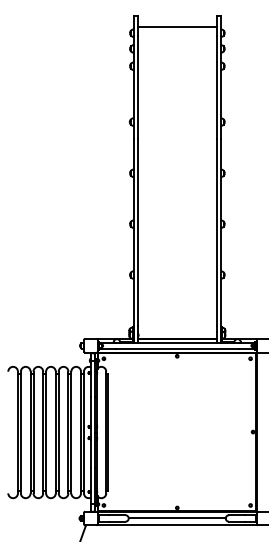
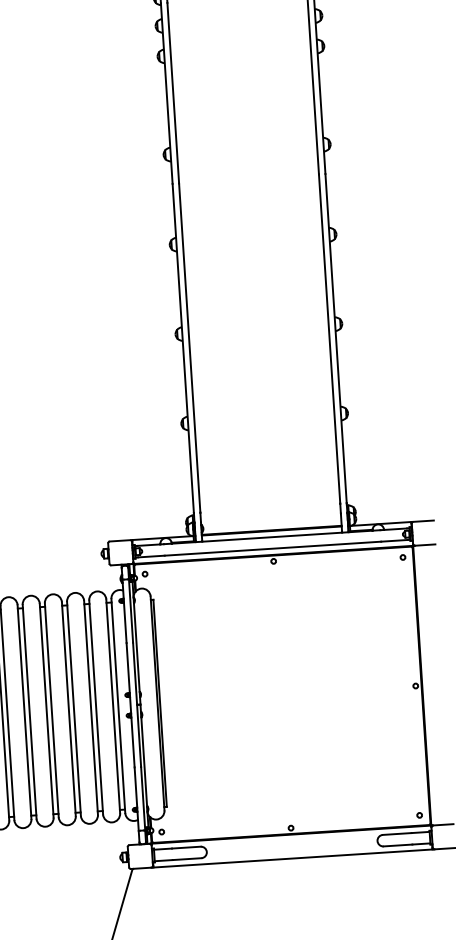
line: (176, 518) -> (290, 846), removed

